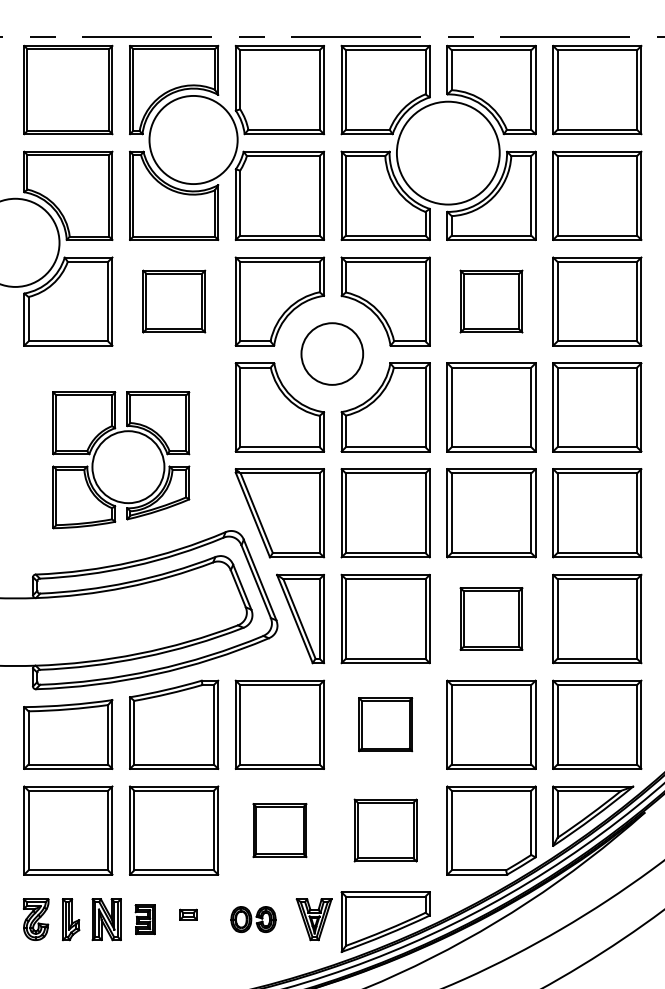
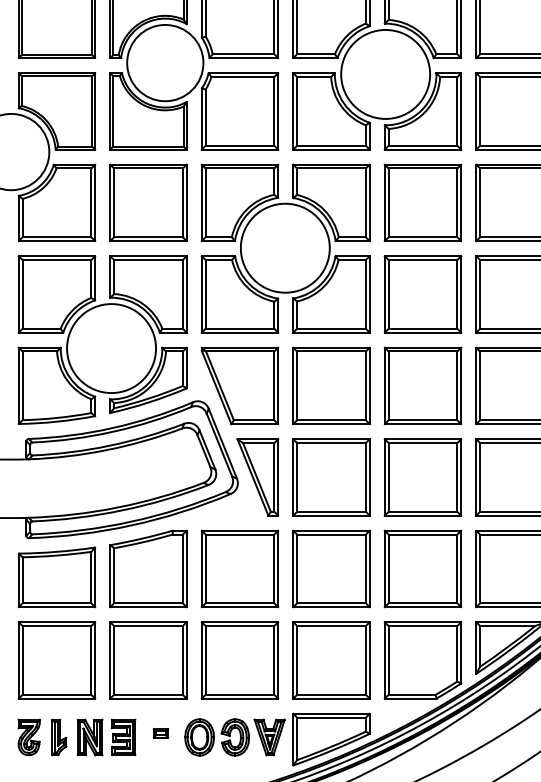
part: (174, 301) -> (148, 202), size x1.43
part: (491, 301) -> (423, 202), size x1.43
circle: (331, 353) -> (284, 247), size x1.67
part: (121, 460) -> (102, 340), size x1.43
part: (491, 618) -> (423, 476), size x1.43
part: (385, 724) -> (331, 568), size x1.67
part: (279, 830) -> (239, 660), size x1.67
part: (385, 830) -> (331, 660), size x1.43
part: (144, 919) -> (122, 737), size x1.43
part: (253, 919) -> (217, 737), size x1.67

